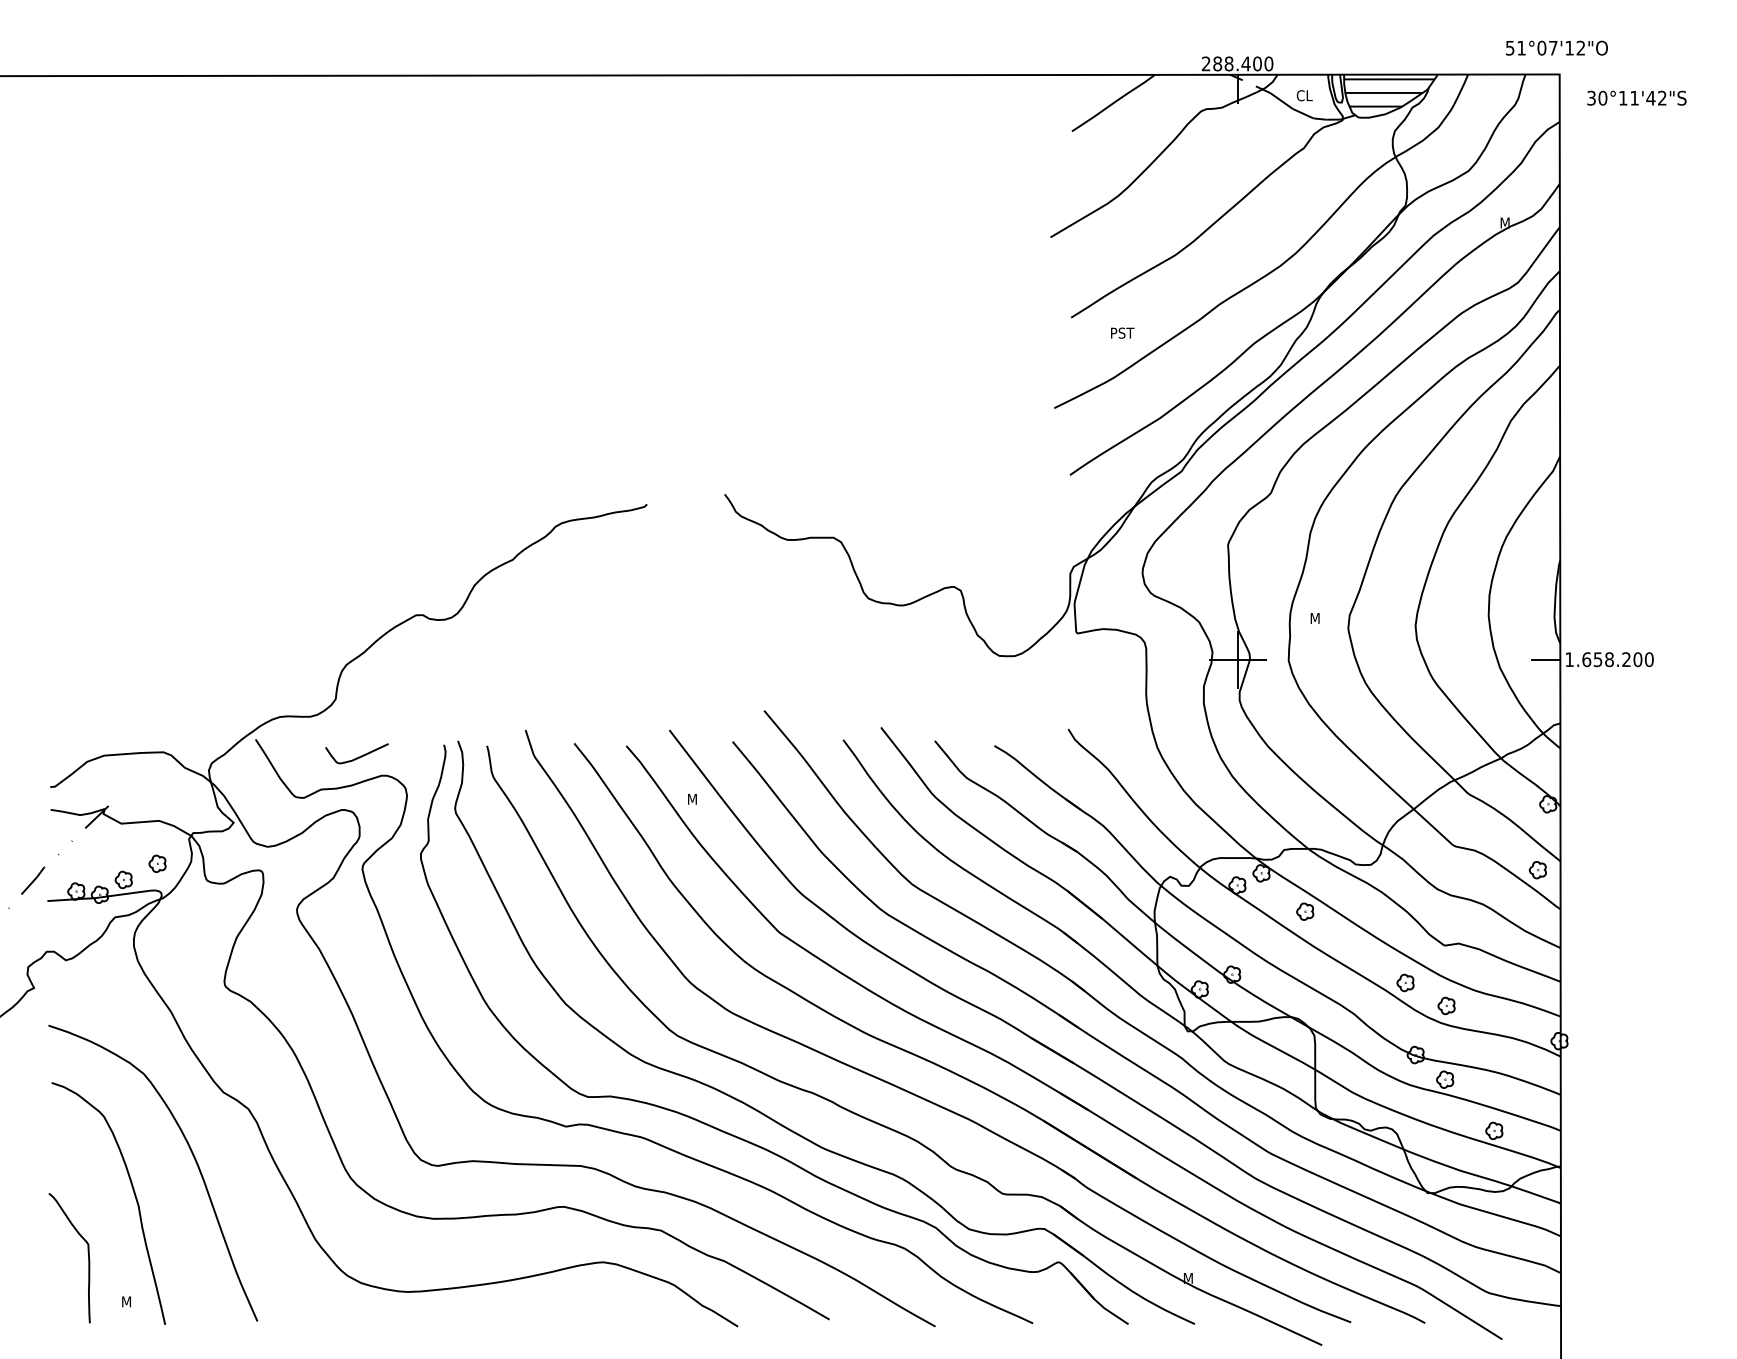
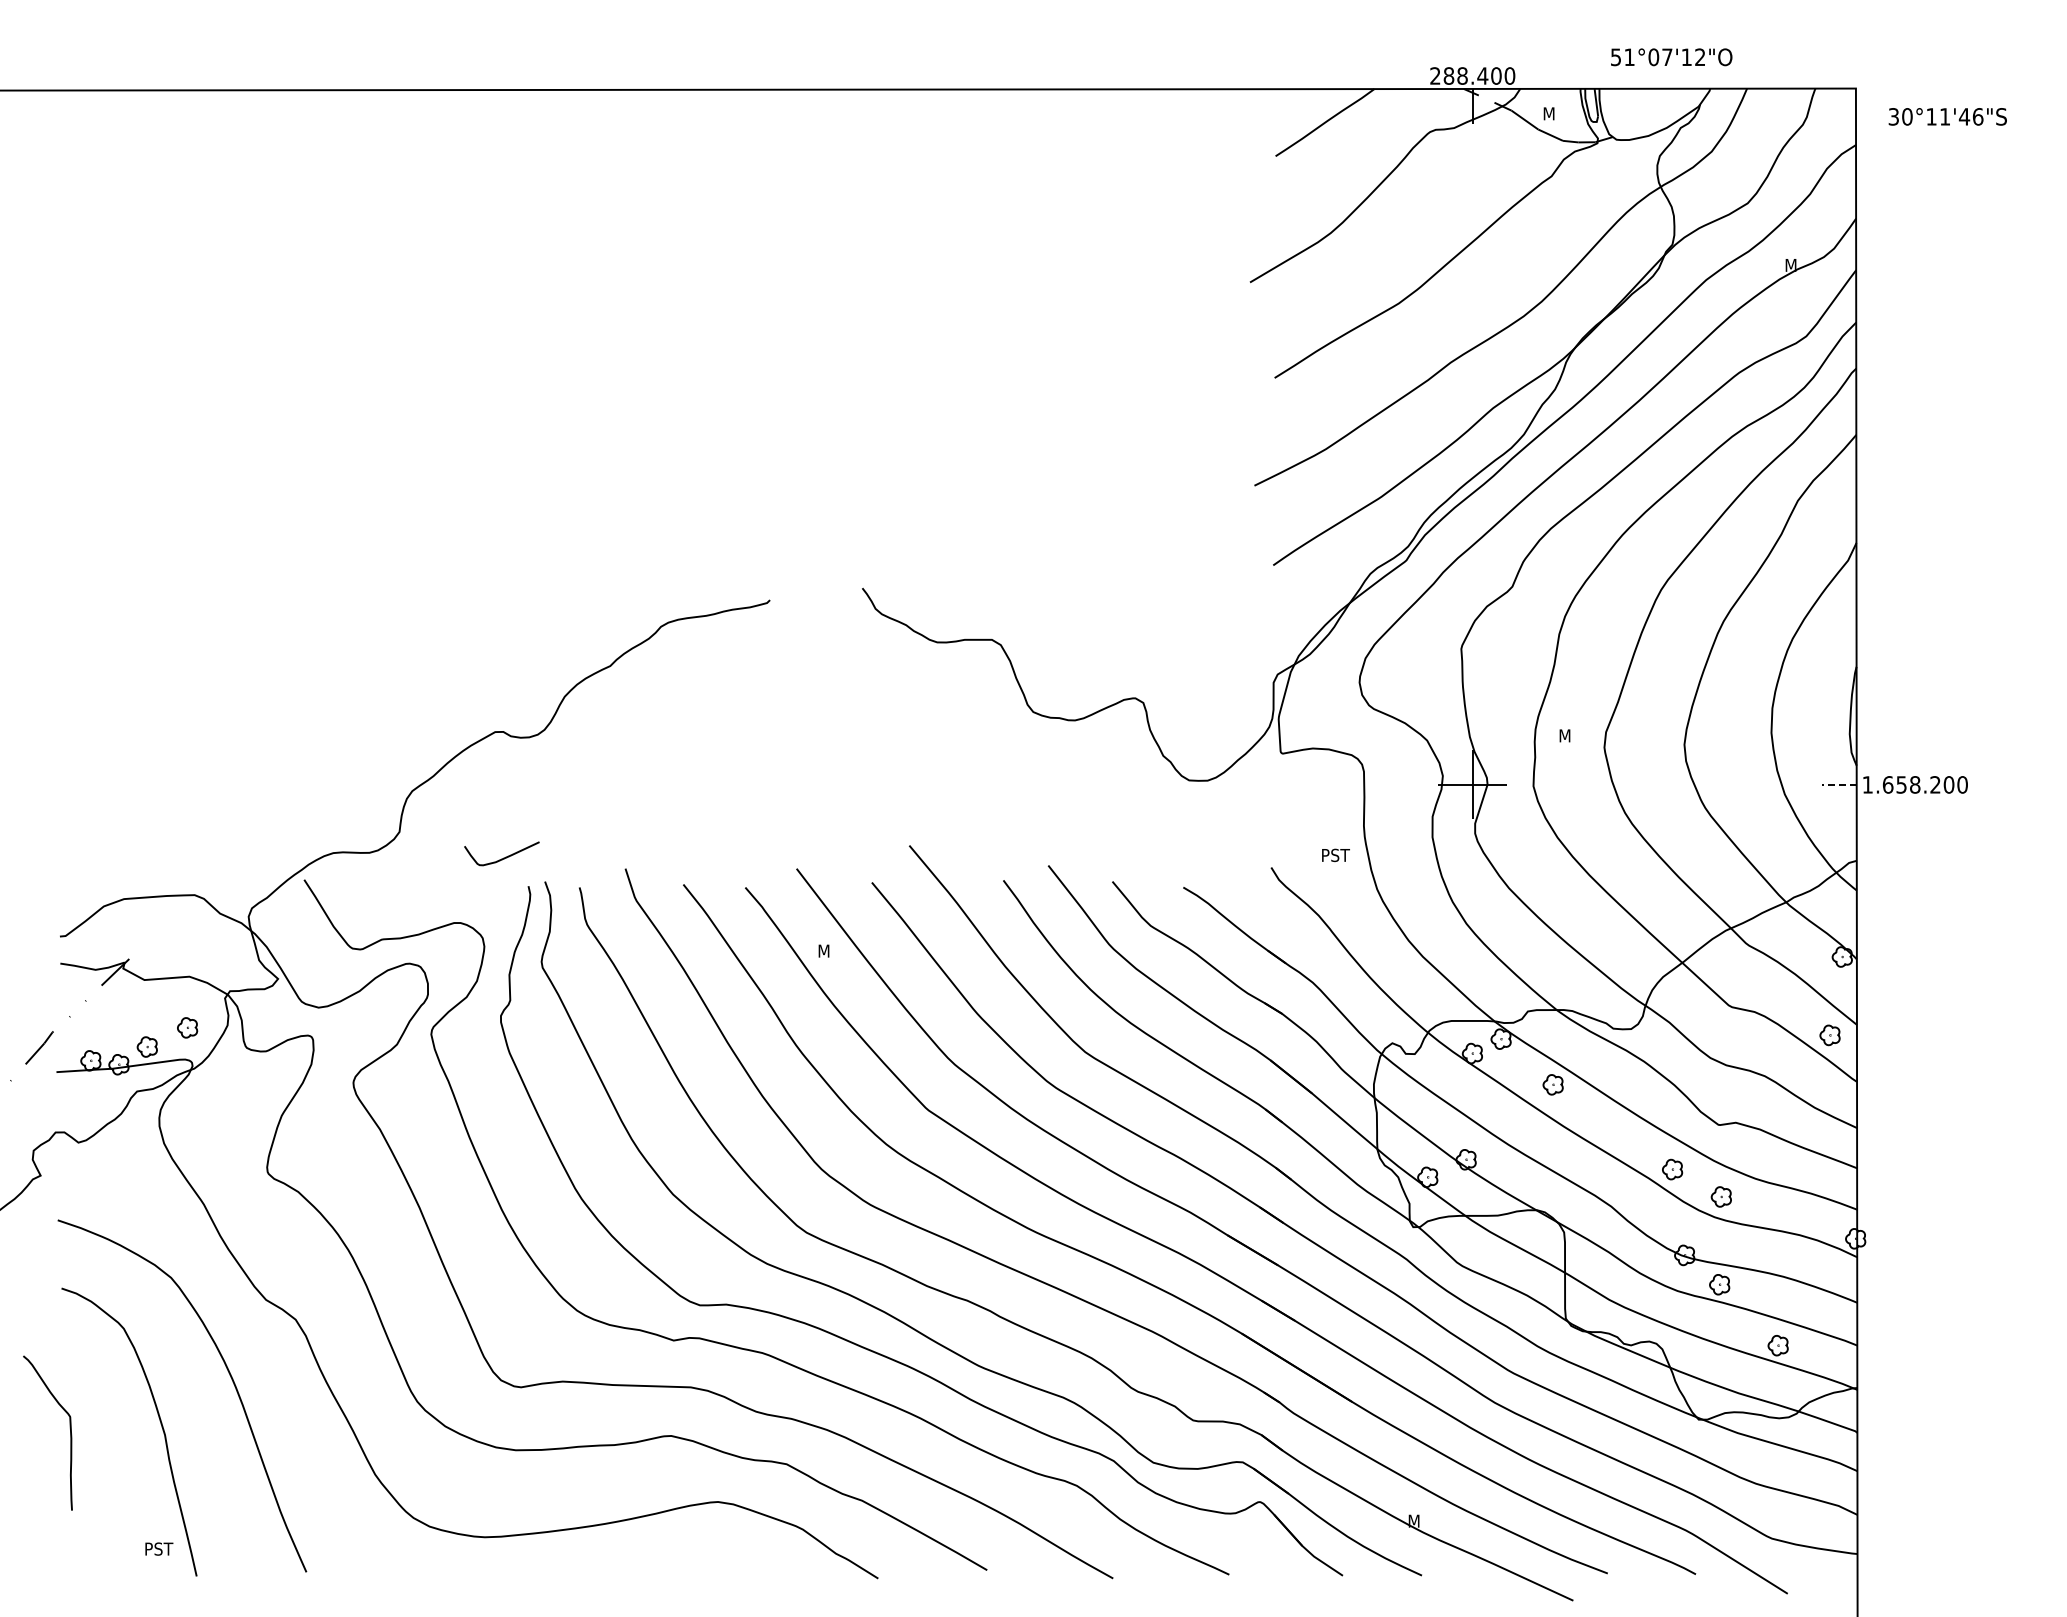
text: (1556, 48) -> (1671, 57), moved
hatch: (1389, 92) -> (1653, 110), removed
text: (1304, 95) -> (1552, 113), CL -> M
text: (1661, 97) -> (1977, 116), 30°11'42"S -> 30°11'46"S
text: (1122, 332) -> (1335, 854), moved
line: (1545, 659) -> (1838, 784), solid -> dashed
curve: (358, 756) -> (503, 857), moved
curve: (87, 1254) -> (69, 1428), moved
text: (134, 1301) -> (160, 1548), M -> PST

